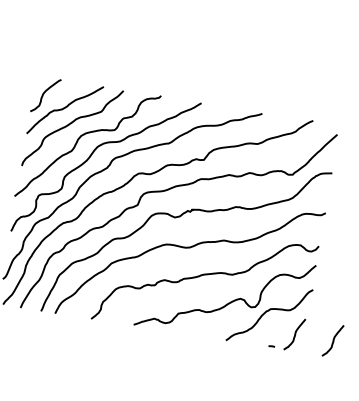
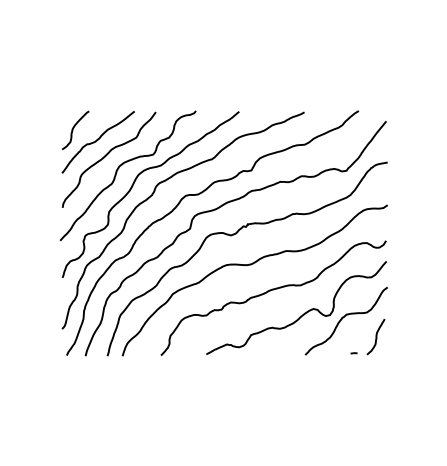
curve: (332, 341) -> (416, 337), removed

